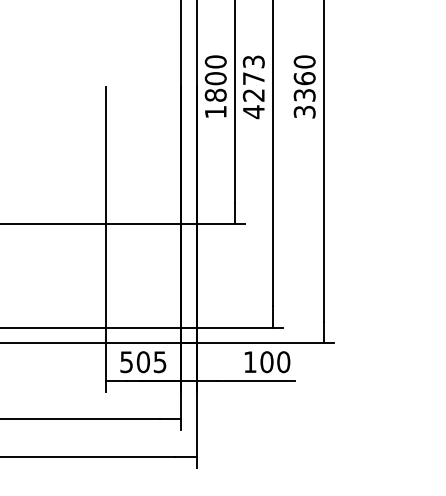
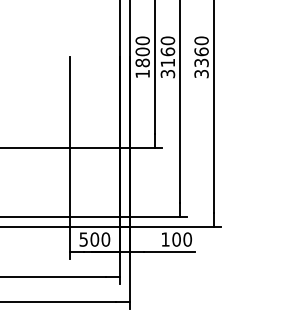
text: (253, 87) -> (167, 57), 4273 -> 3160
text: (159, 362) -> (105, 239), 505 -> 500

